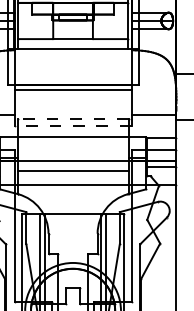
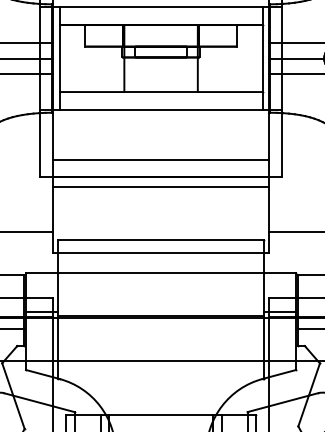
line: (72, 75) -> (160, 159), added
line: (73, 119) -> (161, 240), dashed -> solid
line: (72, 126) -> (160, 253), dashed -> solid
line: (72, 171) -> (160, 316), moved

